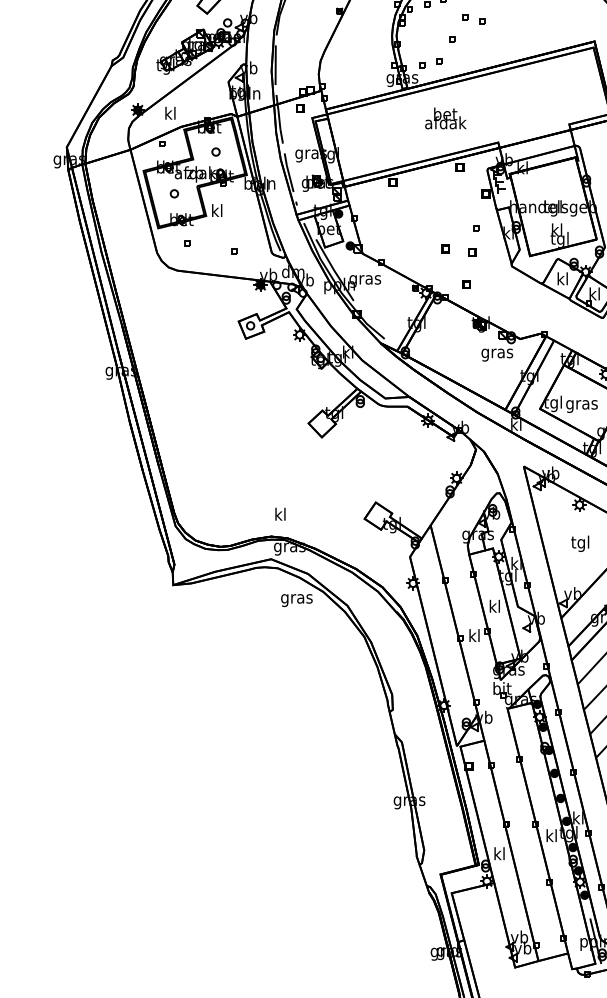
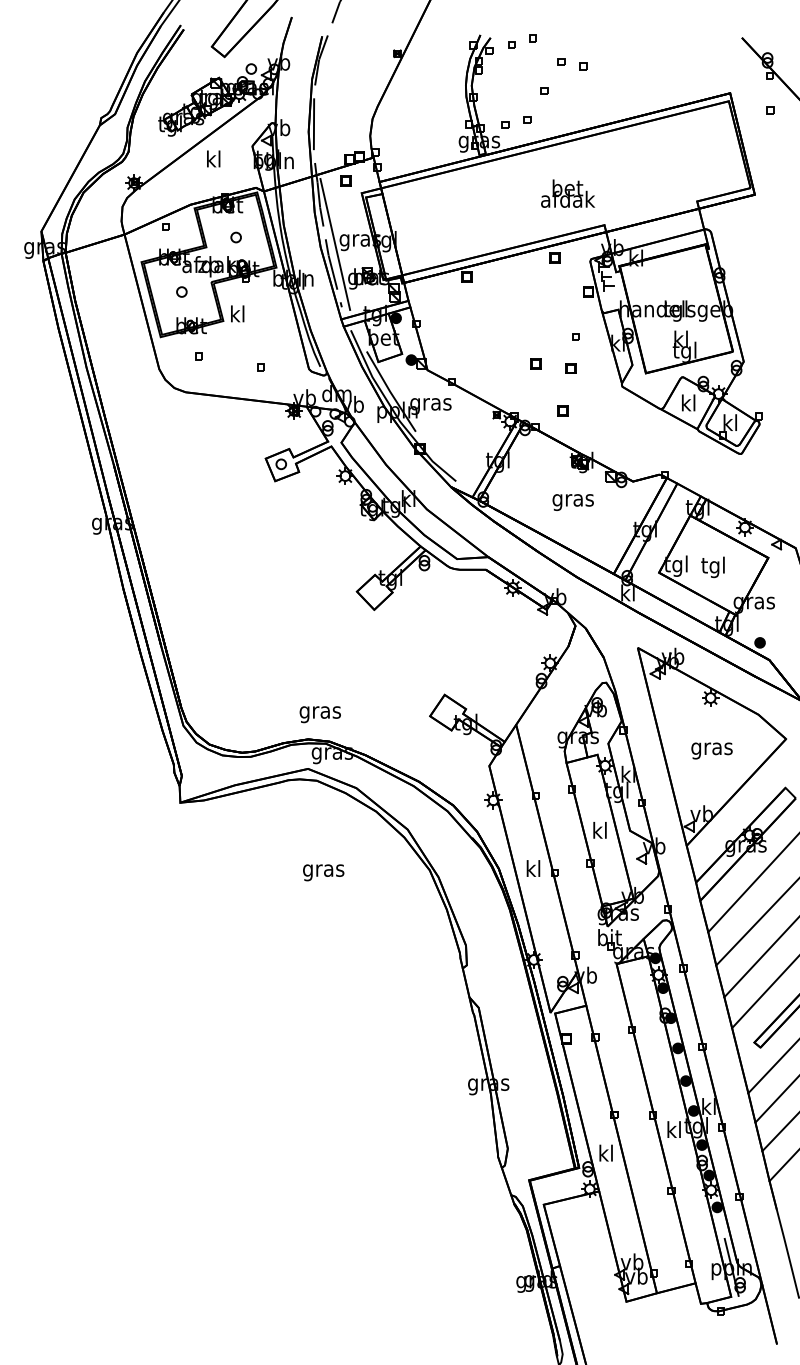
text: (170, 112) -> (213, 158), moved
text: (446, 118) -> (568, 193), moved
line: (292, 157) -> (335, 244), added
text: (496, 355) -> (572, 502), moved
text: (581, 404) -> (713, 567), gras -> tgl
text: (279, 516) -> (319, 712), kl -> gras
text: (580, 543) -> (711, 748), tgl -> gras
text: (296, 600) -> (323, 872), moved
text: (474, 635) -> (533, 868), moved

